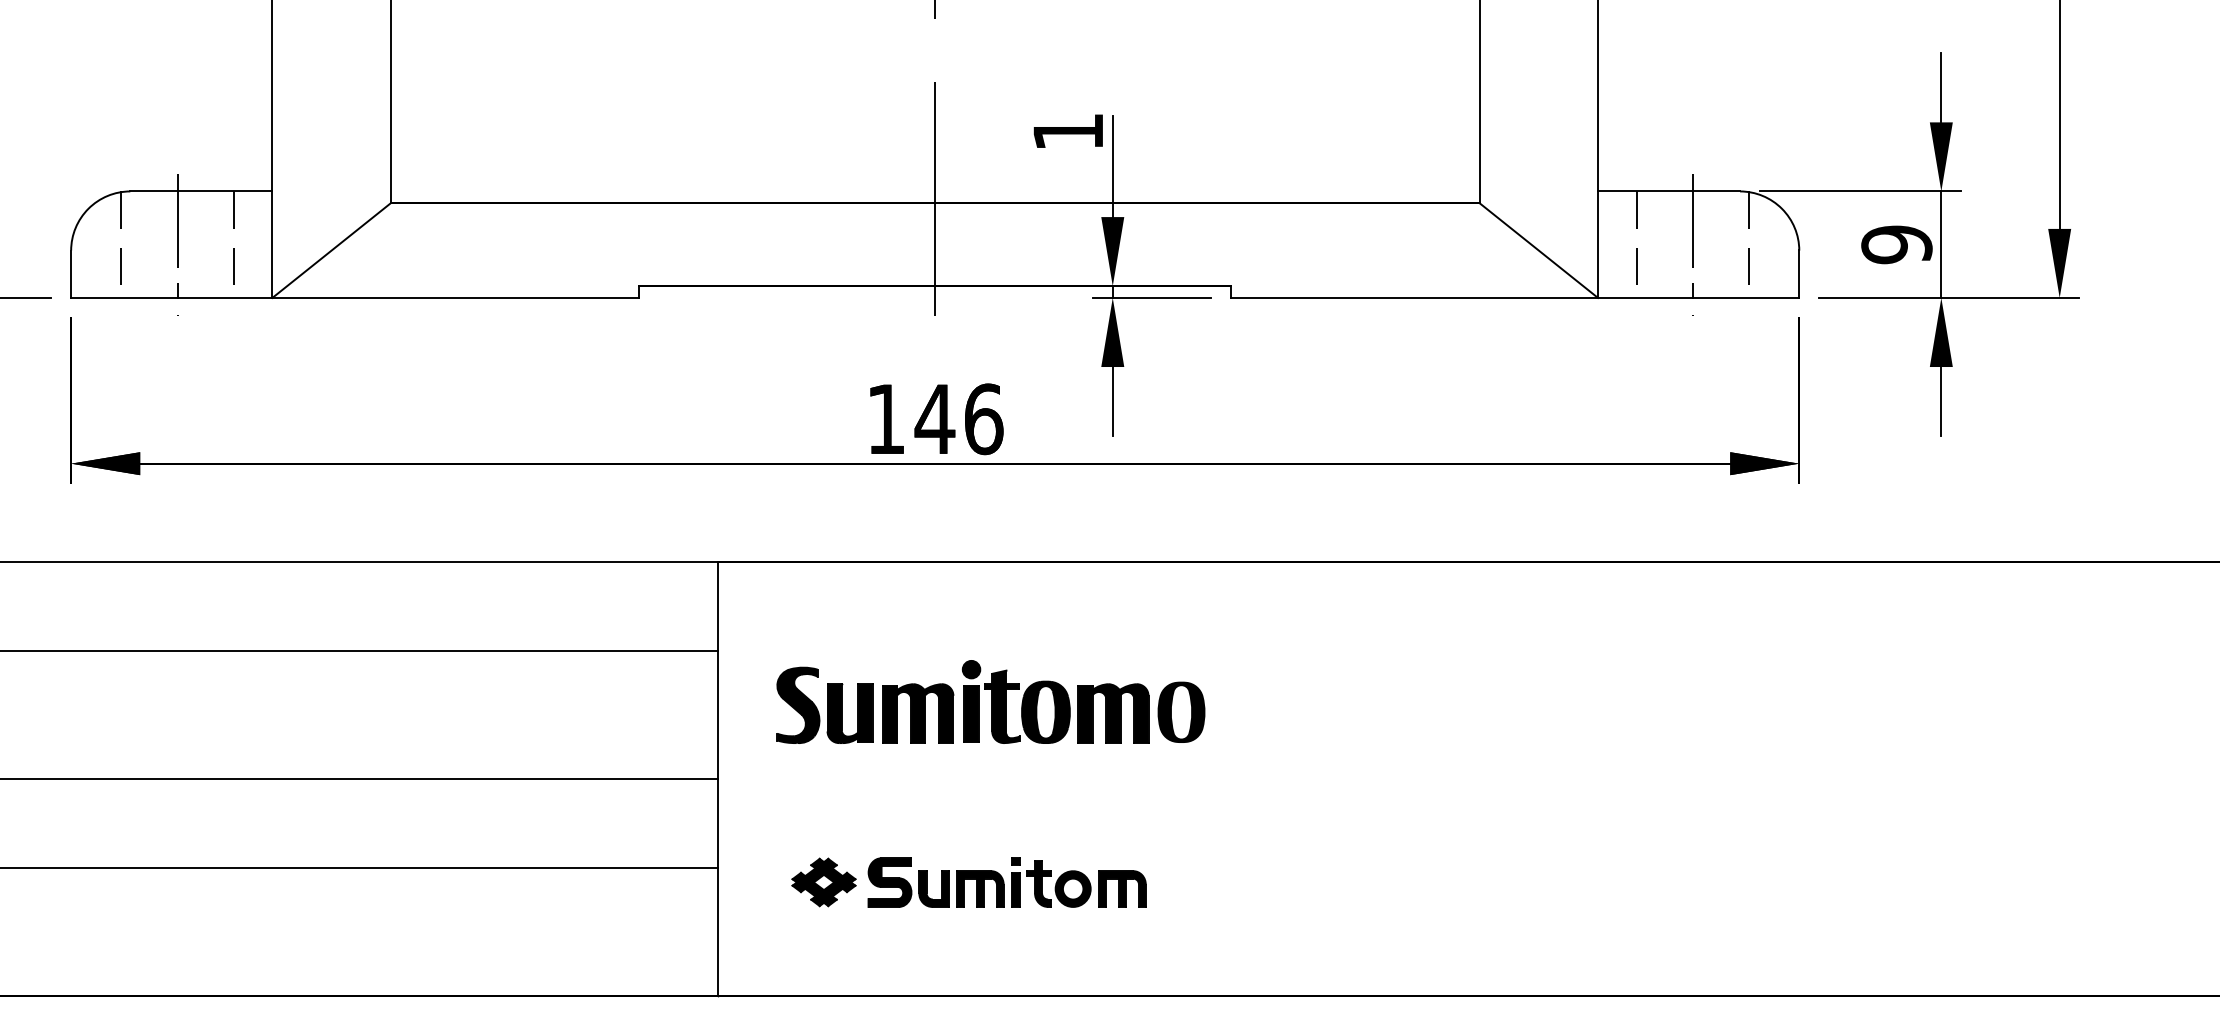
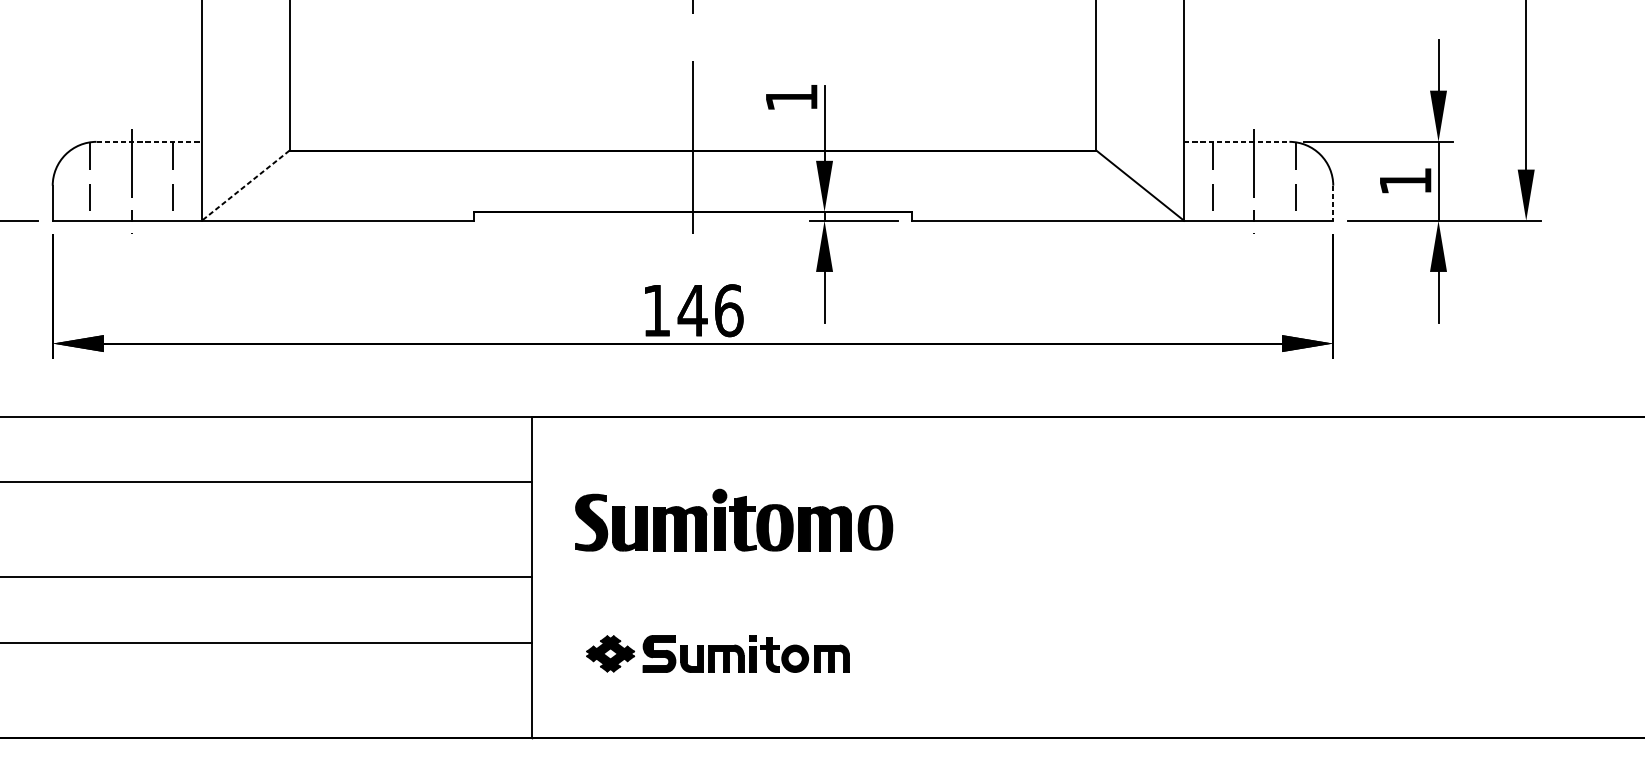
line: (201, 191) -> (149, 141), solid -> dashed
line: (1669, 191) -> (1237, 141), solid -> dashed
text: (1896, 244) -> (1405, 181), 9 -> 1
line: (331, 250) -> (245, 185), solid -> dashed
line: (1799, 274) -> (1333, 203), solid -> dashed

